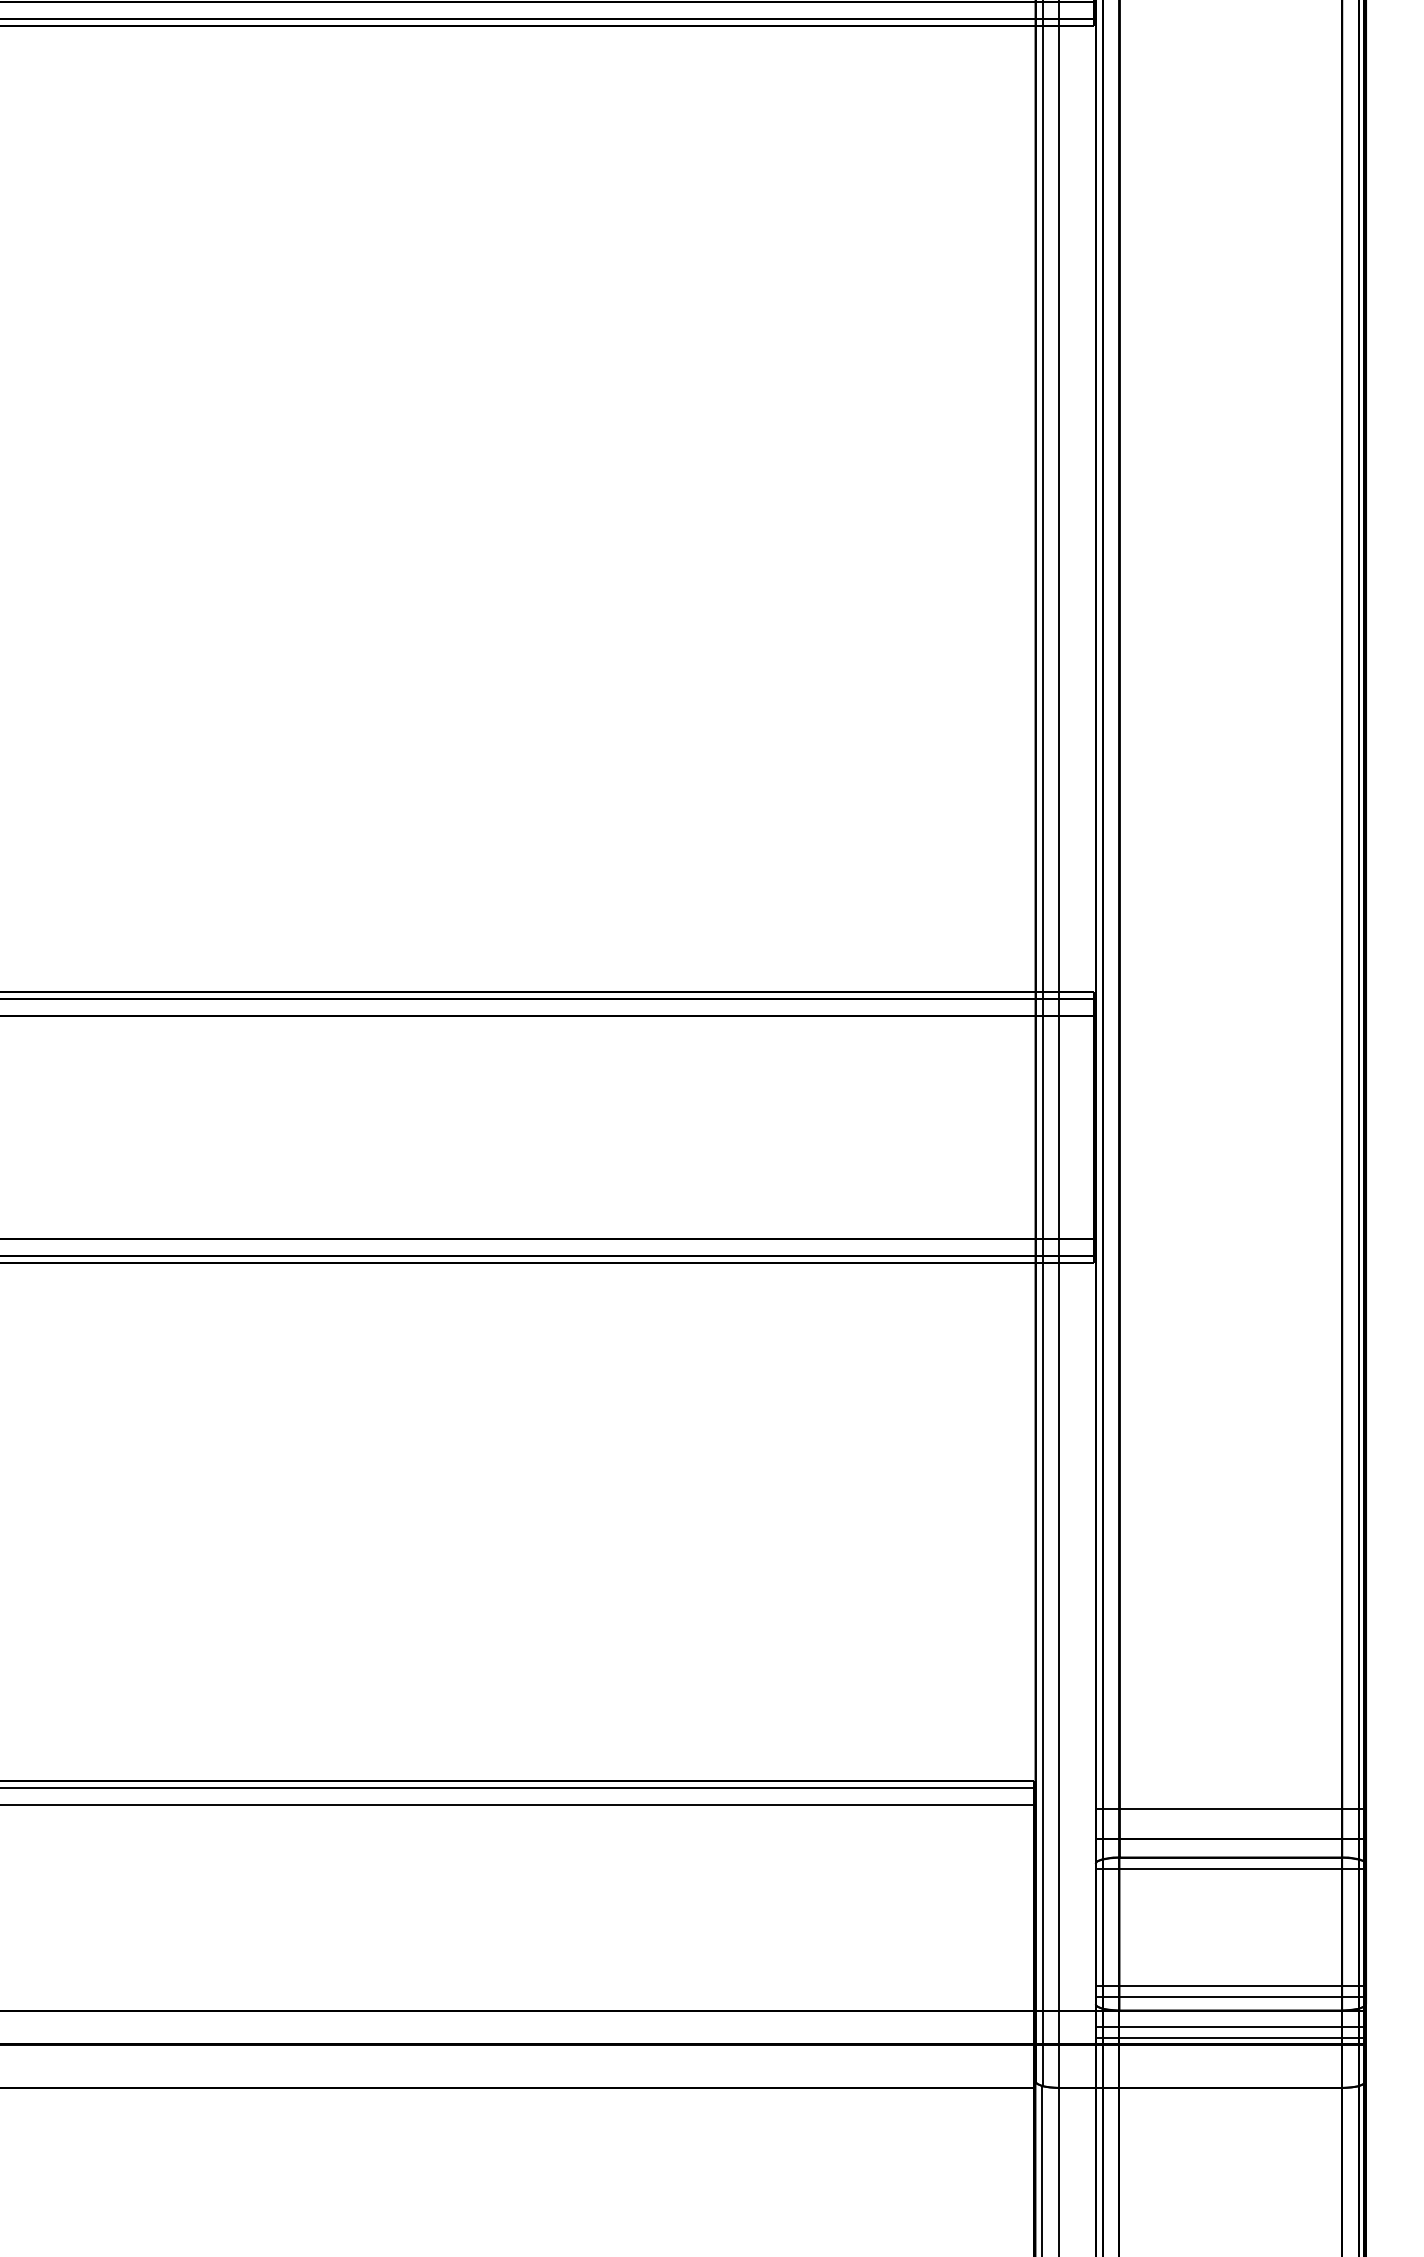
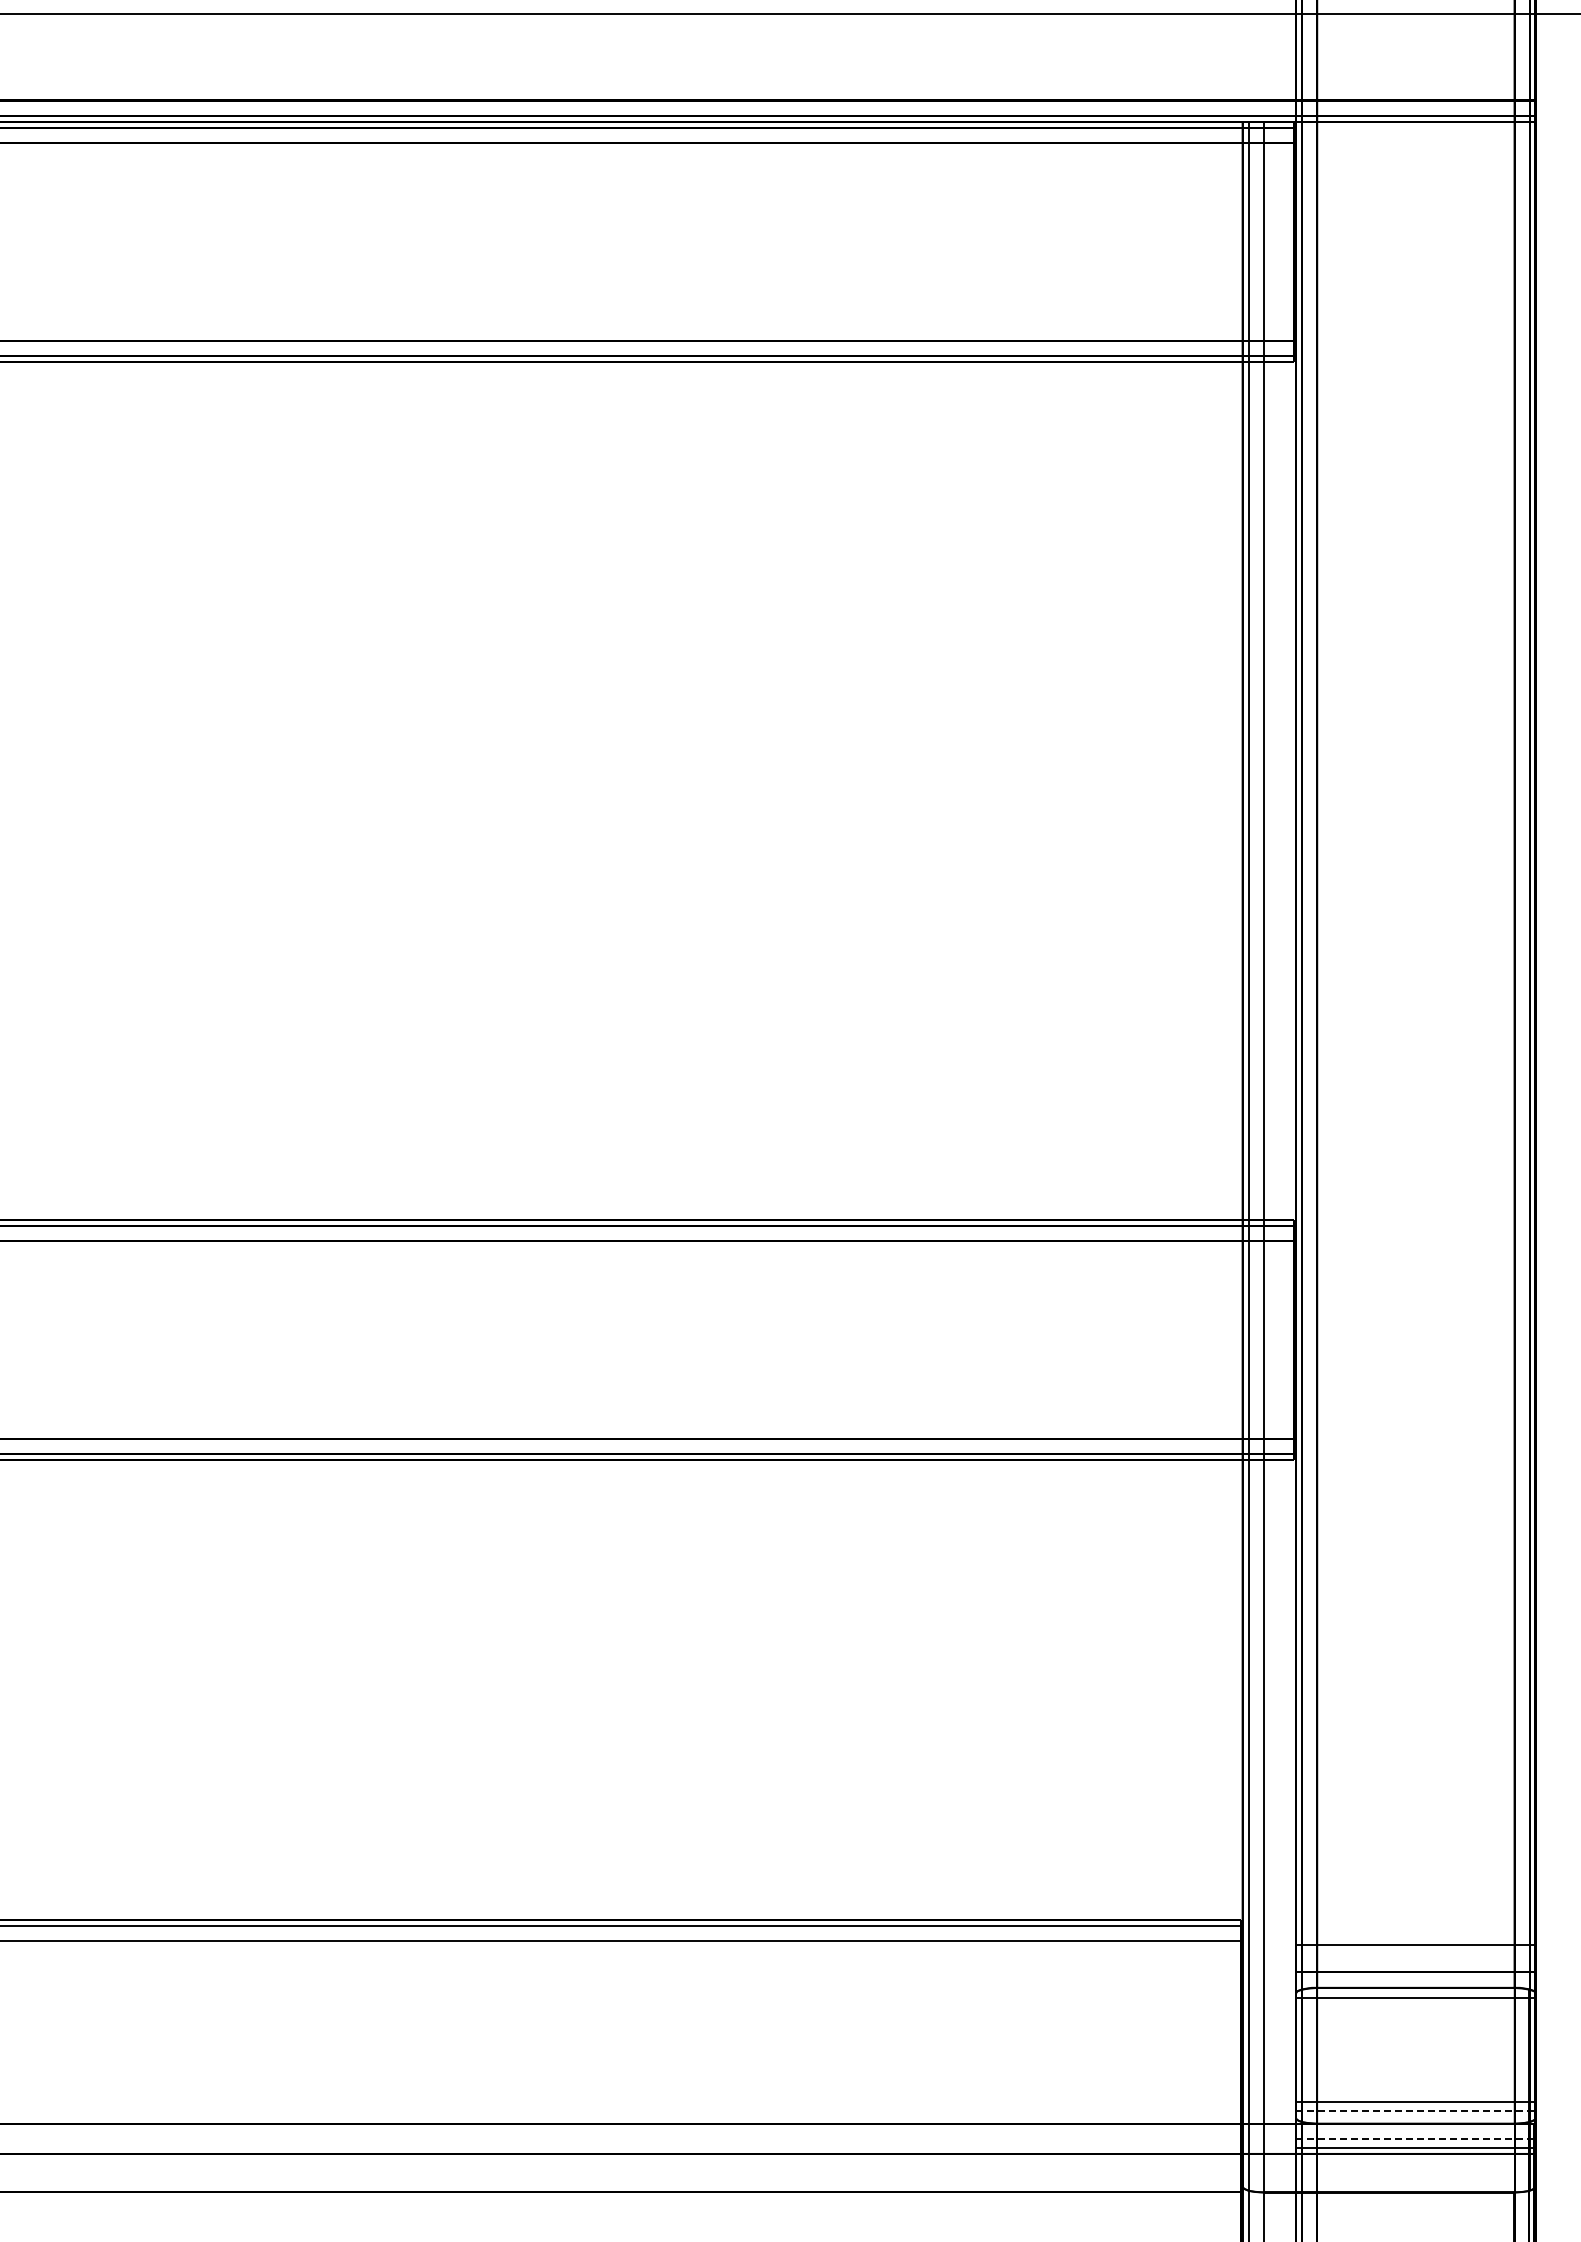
line: (1230, 1996) -> (1415, 2111), solid -> dashed
line: (1230, 2027) -> (1415, 2138), solid -> dashed

